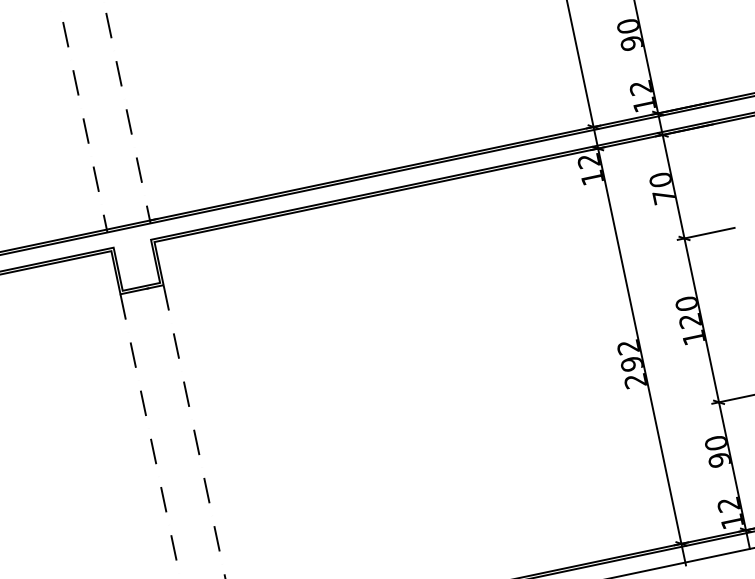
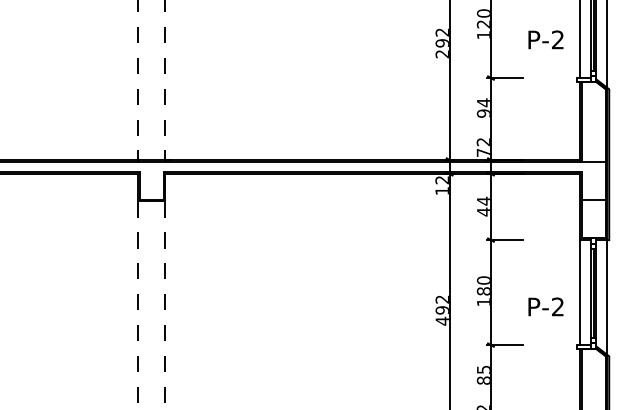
text: (625, 26) -> (482, 102), 90 -> 94
text: (642, 104) -> (482, 152), 12 -> 72
text: (660, 188) -> (482, 206), 70 -> 44
text: (689, 321) -> (483, 291), 120 -> 180
text: (633, 380) -> (441, 320), 292 -> 492
text: (715, 451) -> (482, 374), 90 -> 85

